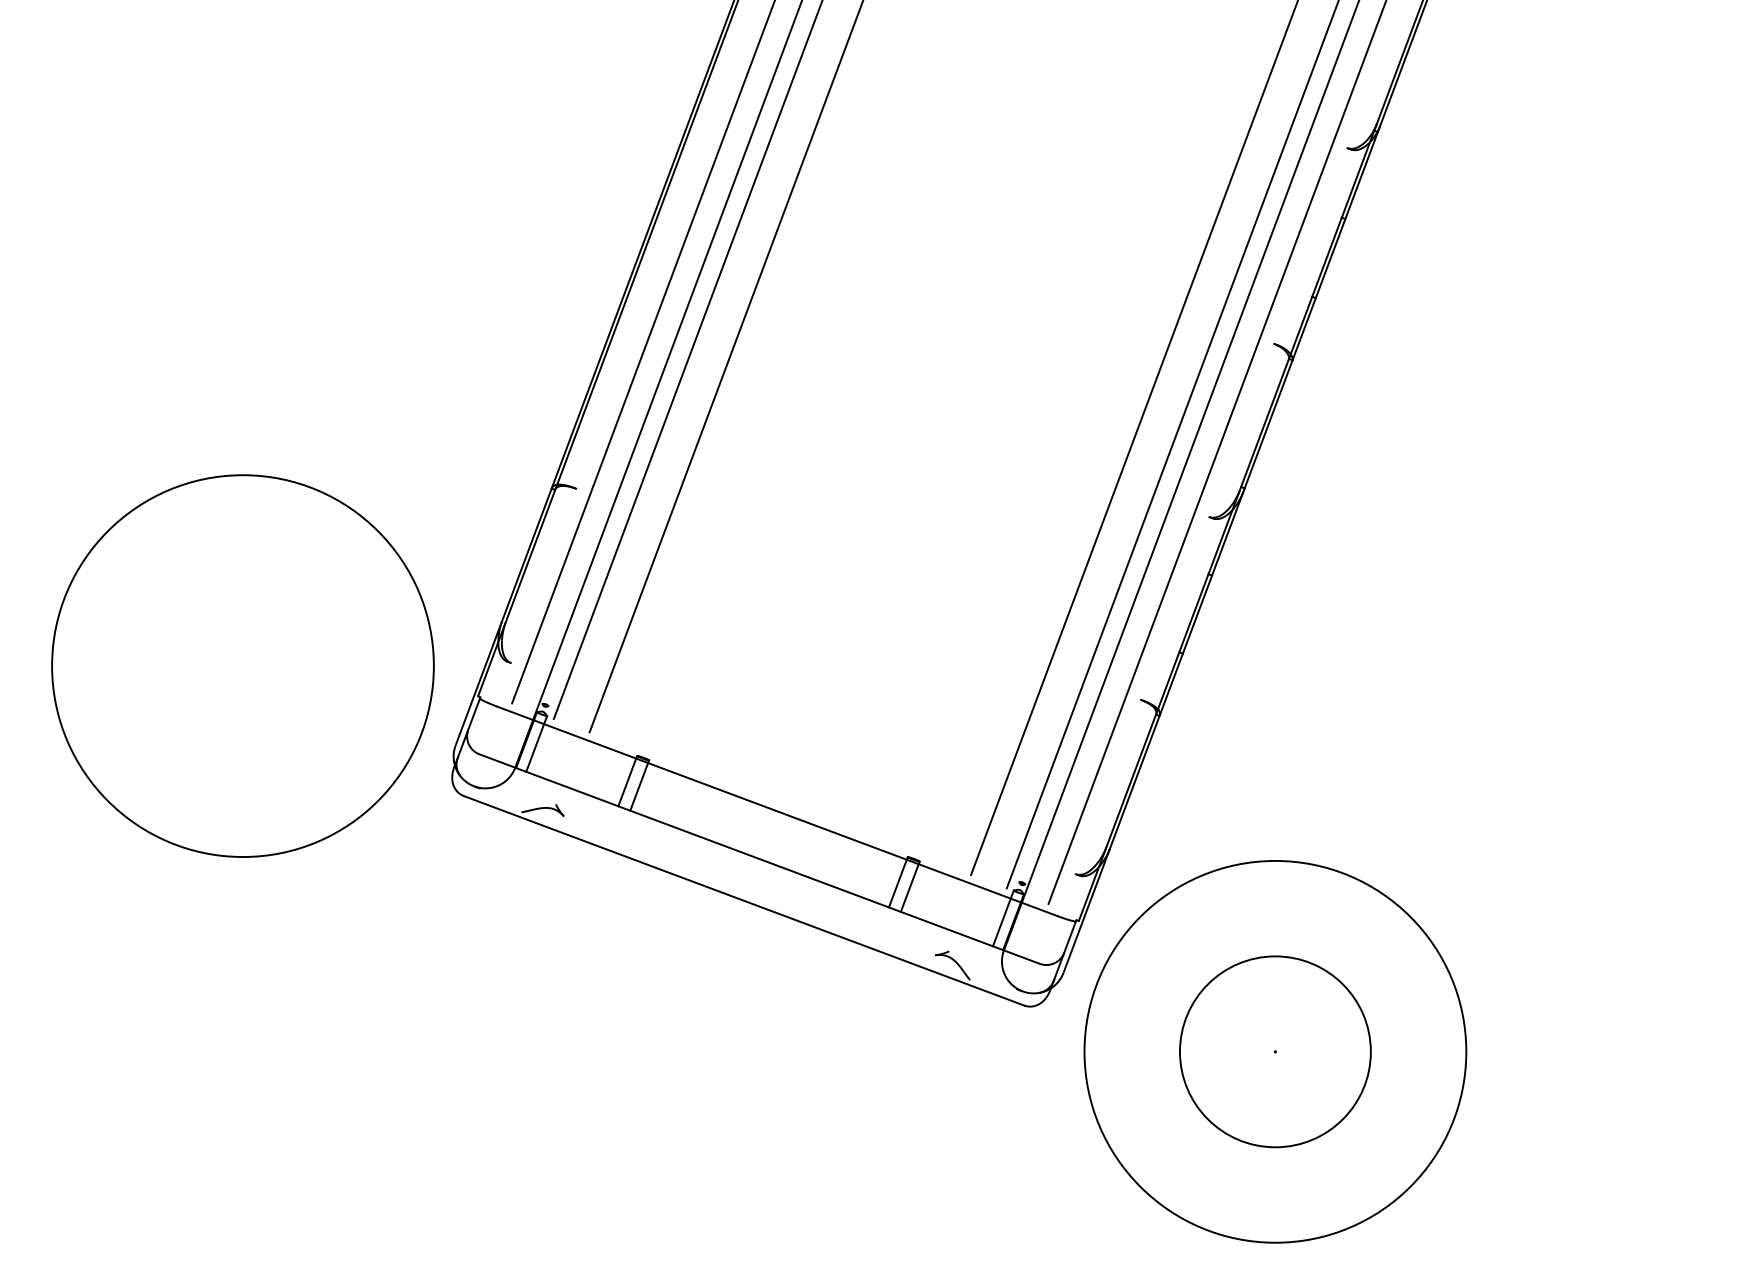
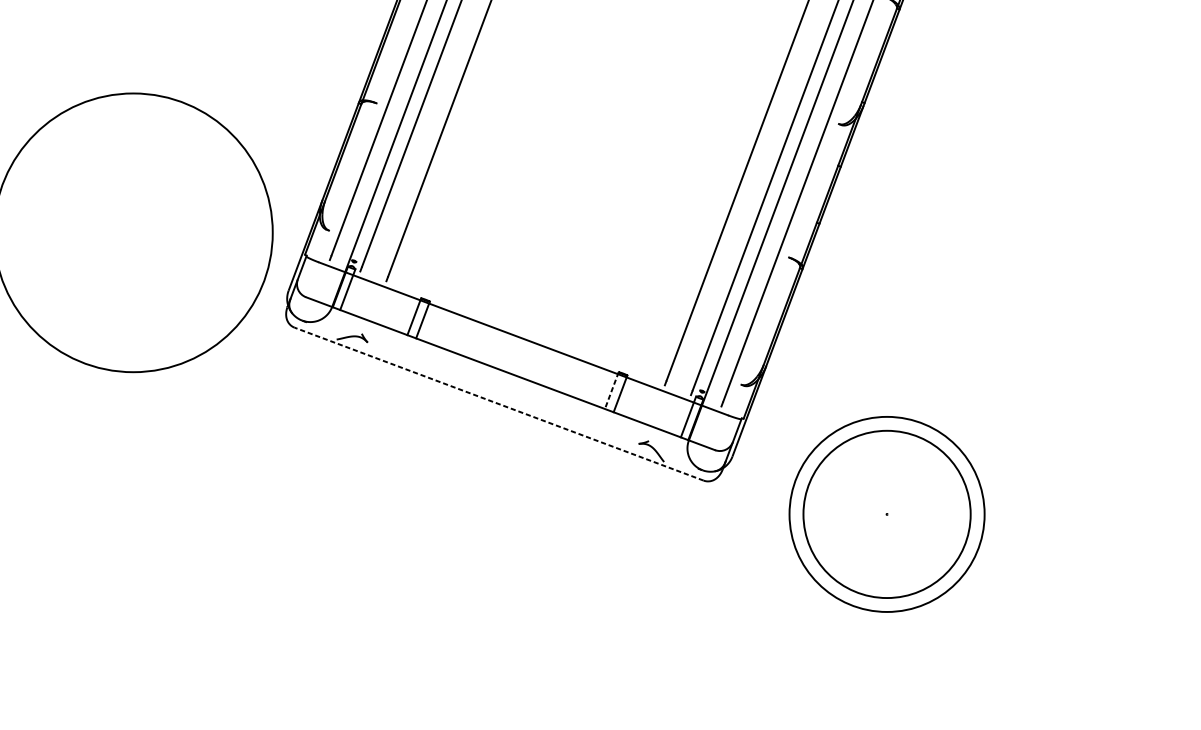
line: (898, 882) -> (611, 390), solid -> dashed
line: (743, 900) -> (498, 403), solid -> dashed
circle: (1274, 1051) -> (886, 514), size x1.4
circle: (1275, 1051) -> (887, 514), size x0.6

